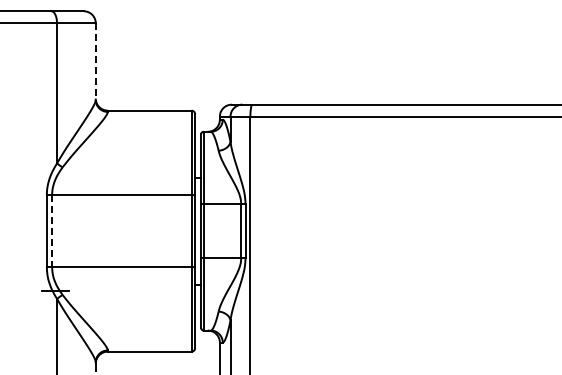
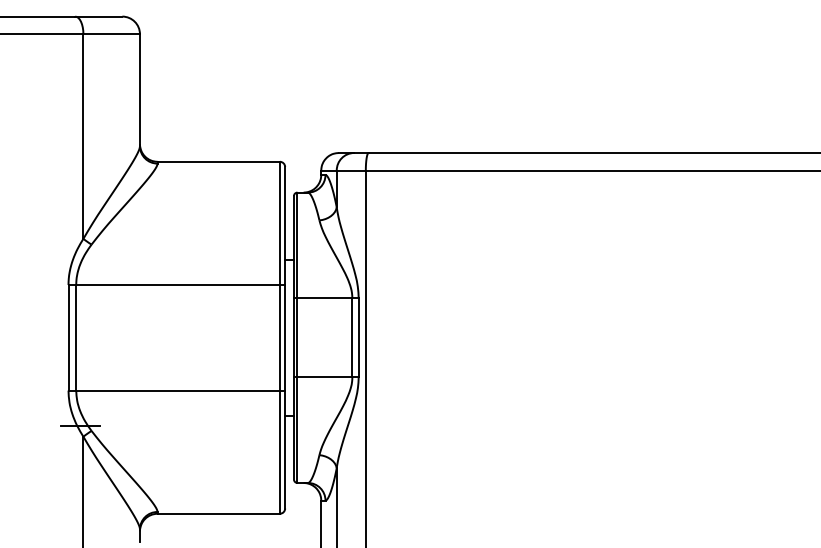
line: (95, 62) -> (139, 91), dashed -> solid
line: (52, 231) -> (76, 338), dashed -> solid

